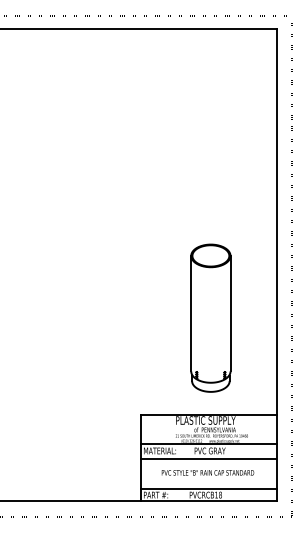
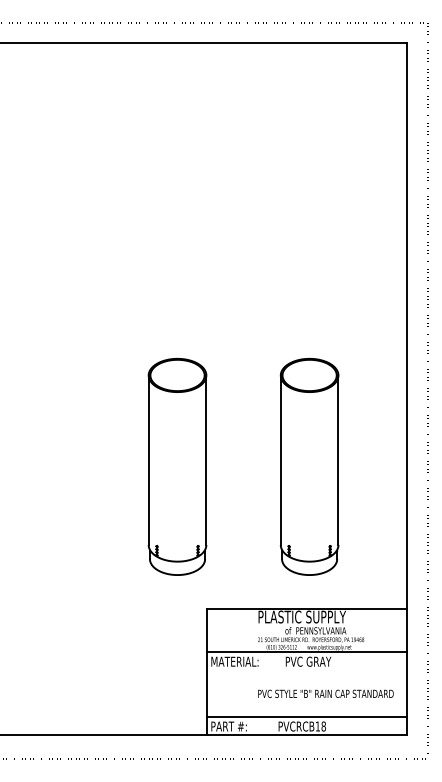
part: (120, 317) -> (176, 465), added
line: (208, 459) -> (306, 674), removed
text: (207, 472) -> (325, 693), moved

